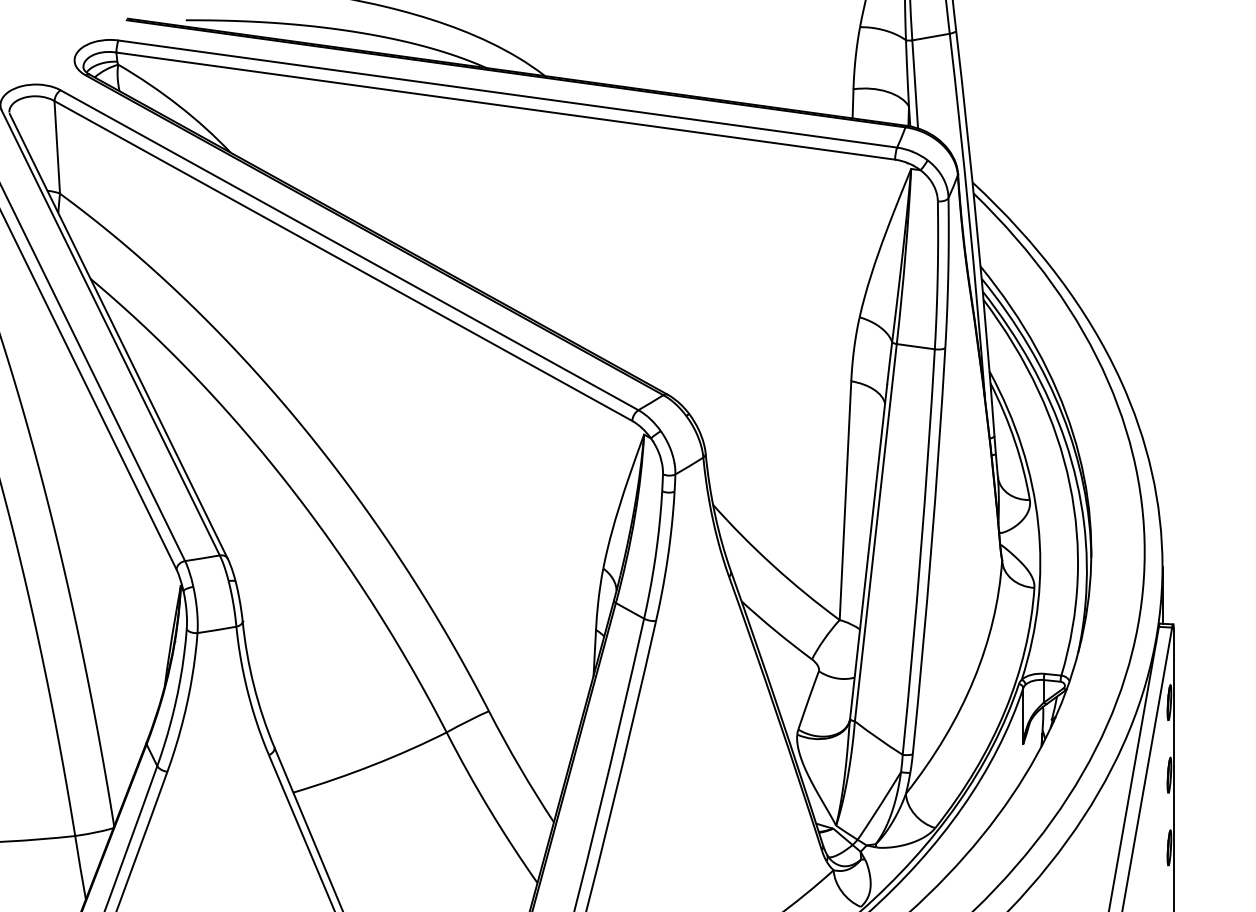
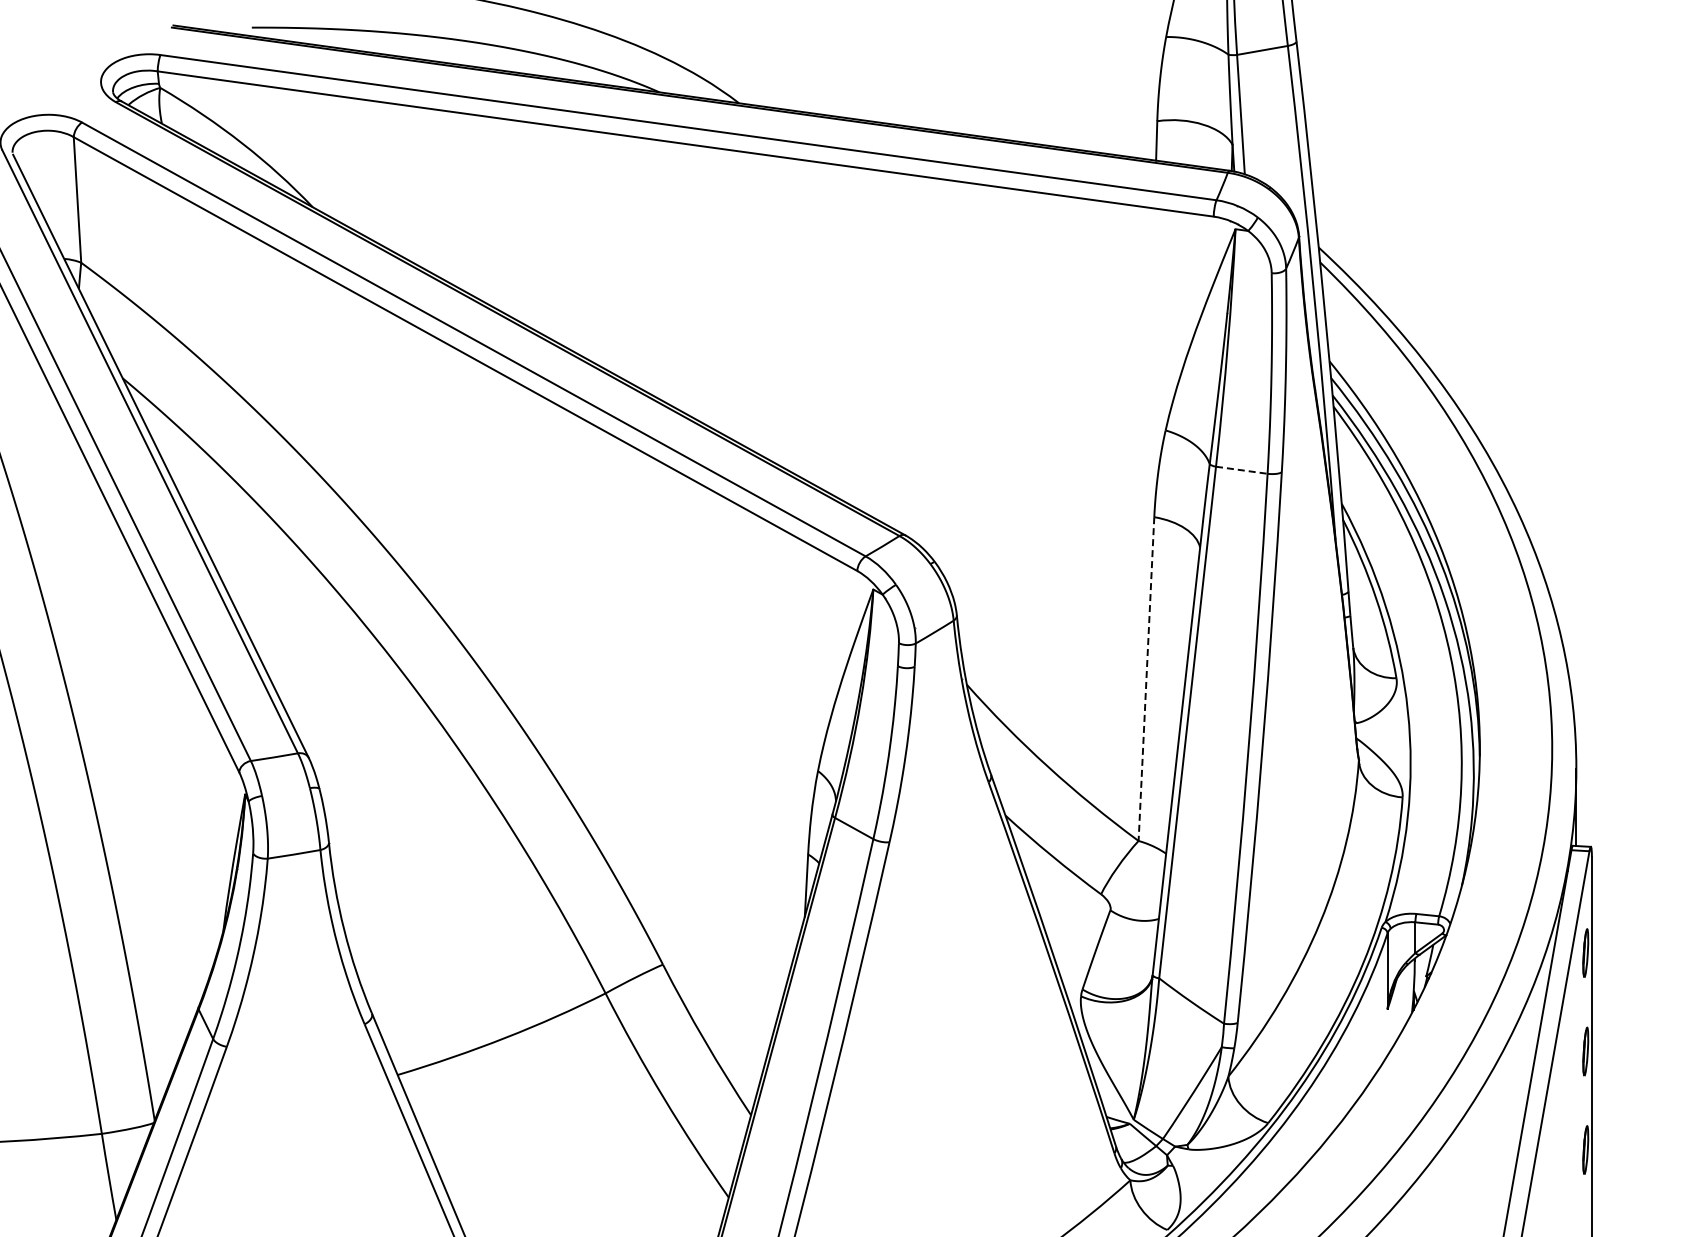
line: (916, 346) -> (1242, 470), solid -> dashed
line: (845, 500) -> (1146, 679), solid -> dashed

